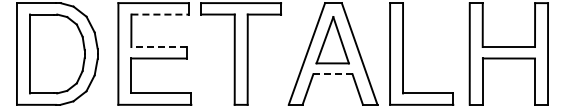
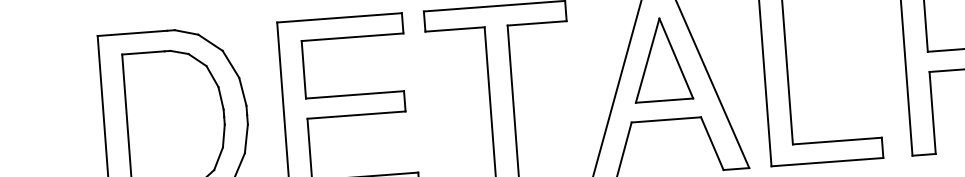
line: (160, 14) -> (353, 37), dashed -> solid
line: (159, 47) -> (355, 95), dashed -> solid
line: (332, 74) -> (665, 120), dashed -> solid

